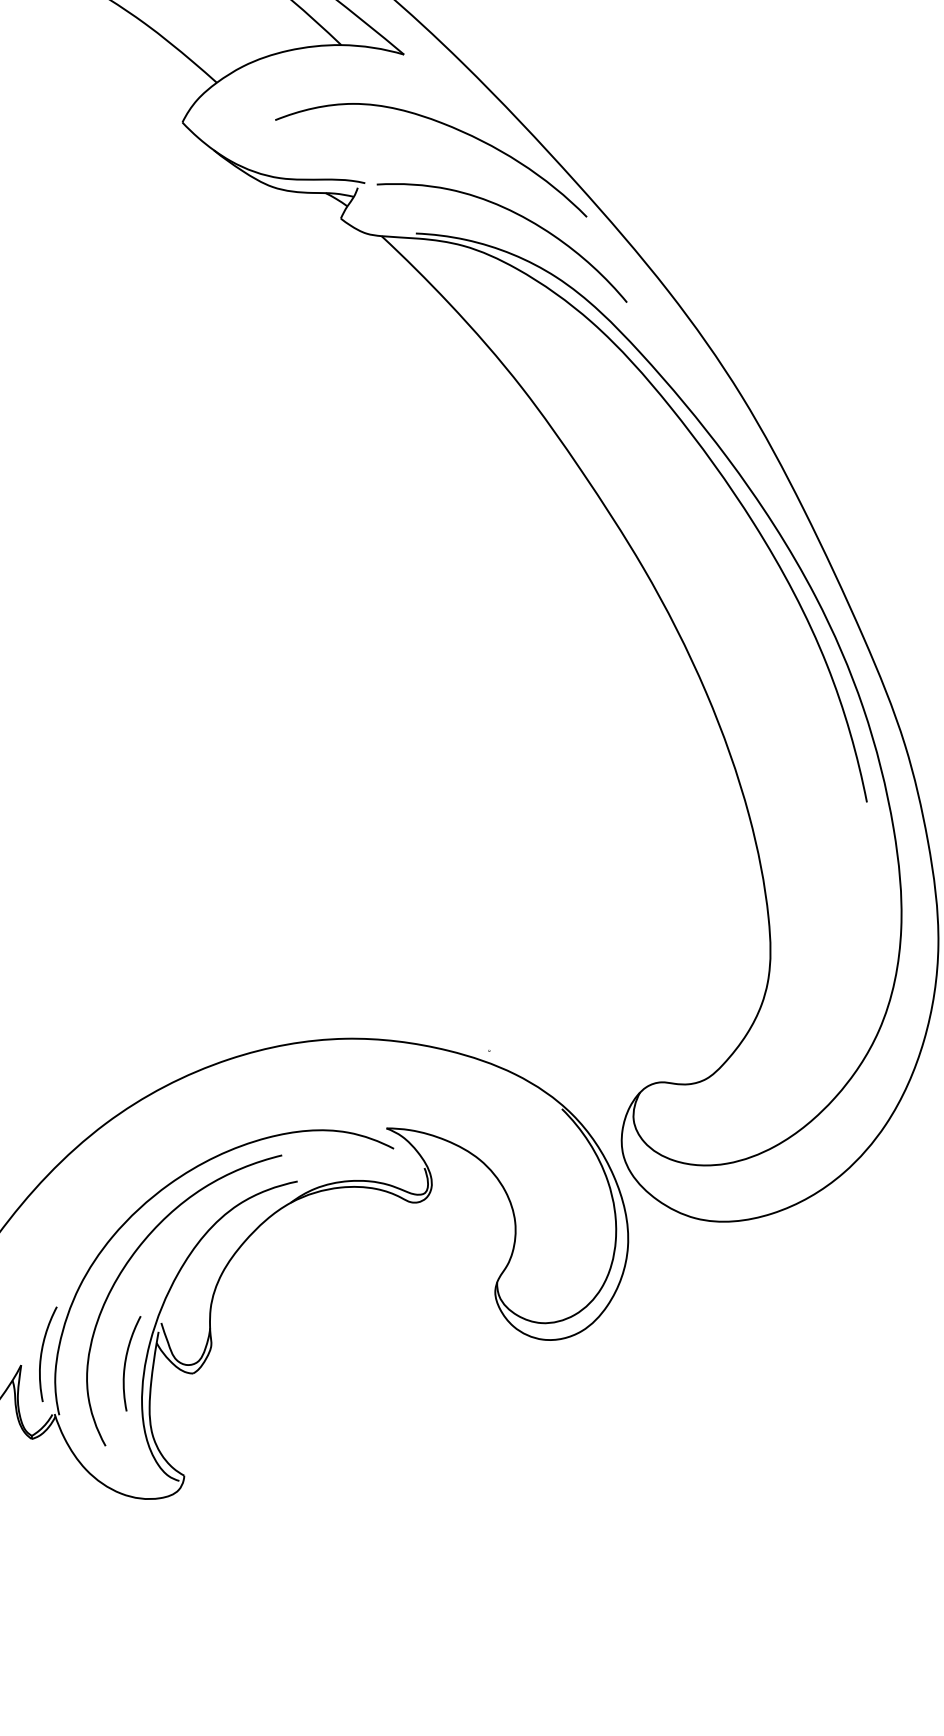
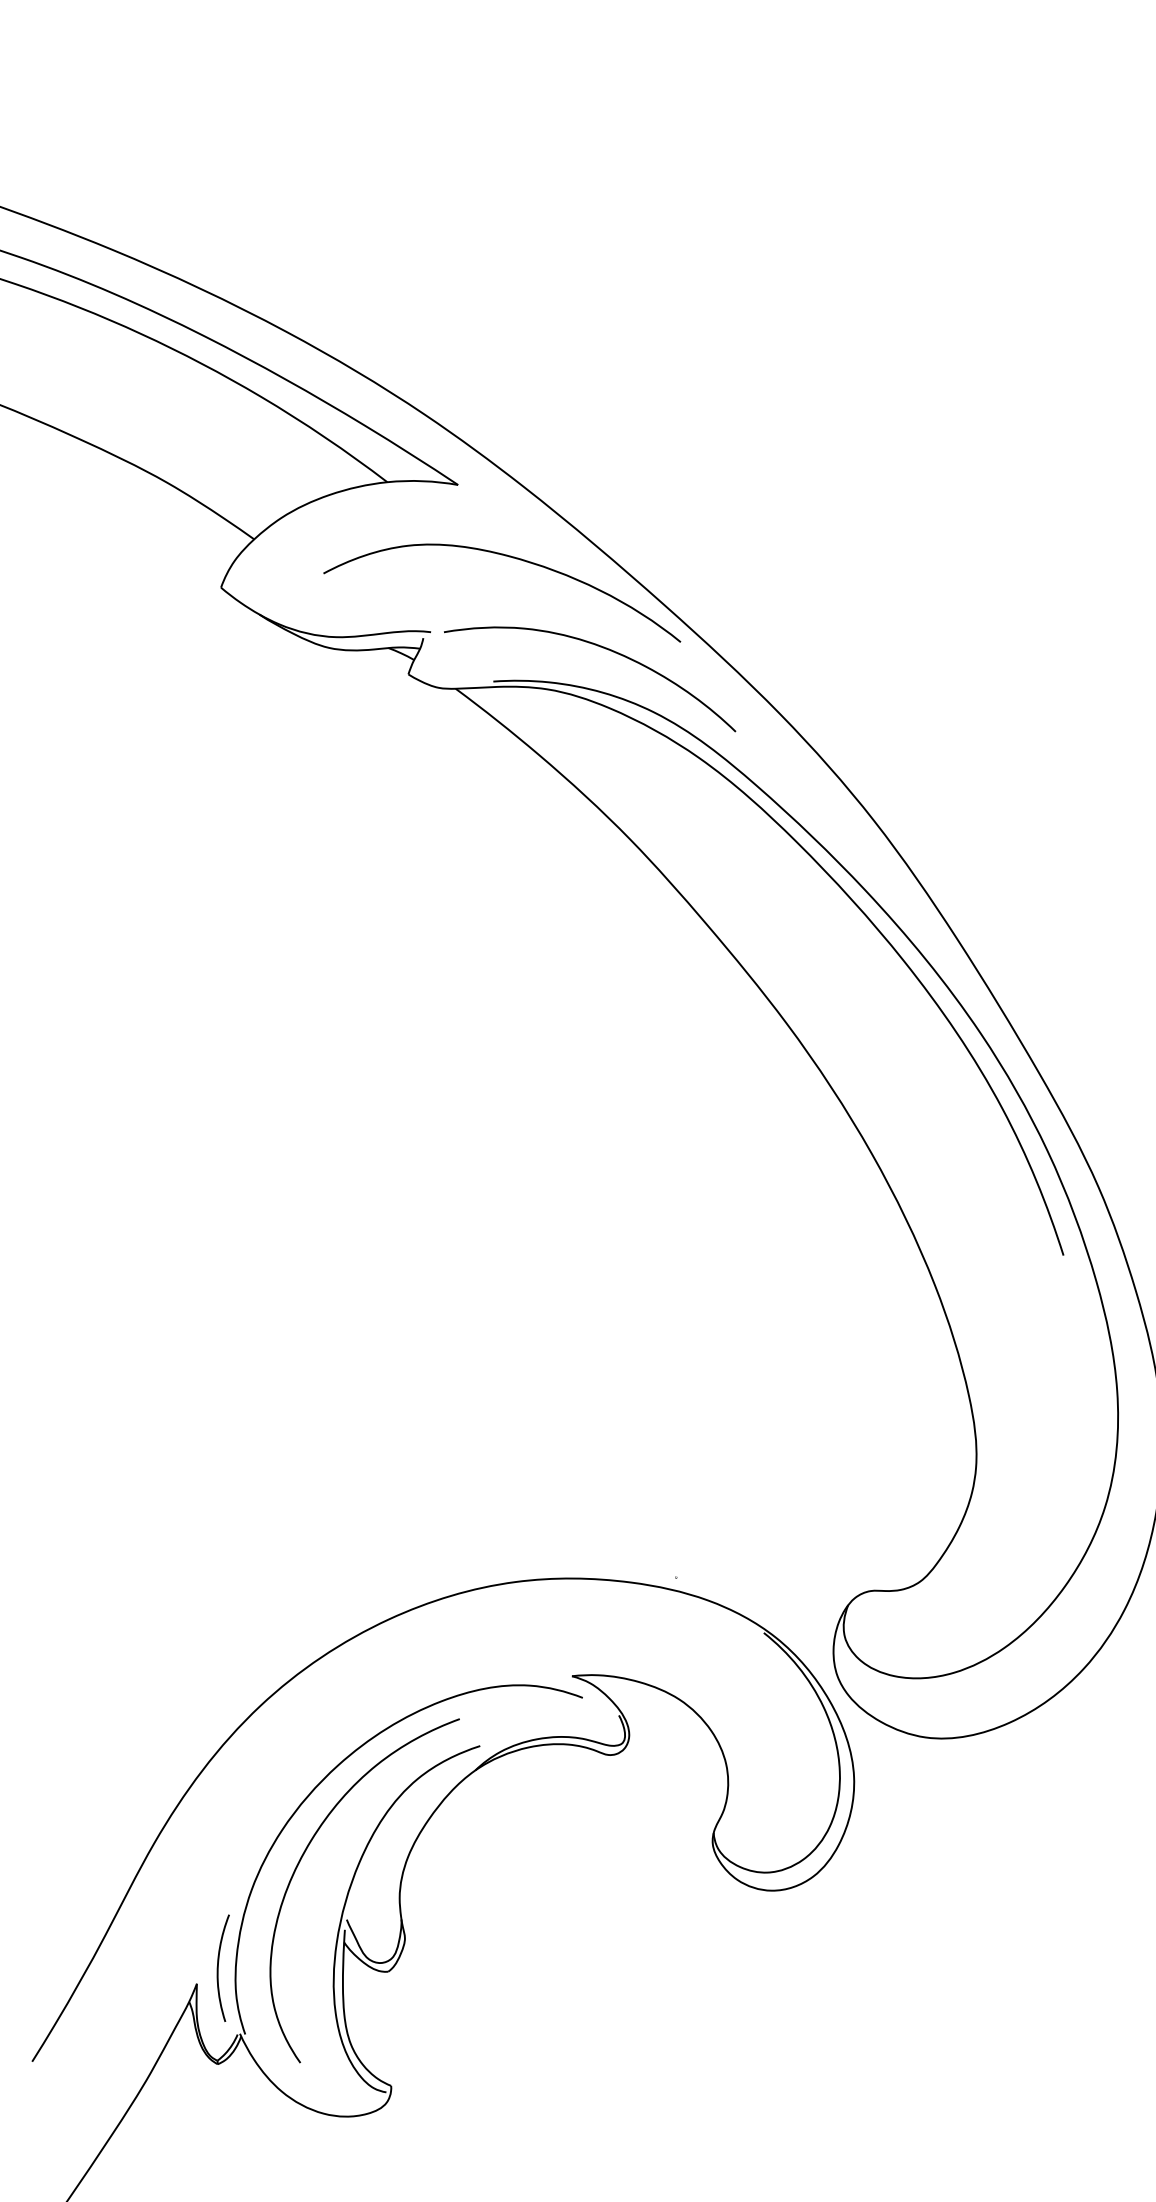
curve: (125, 1362) -> (312, 1967), removed

